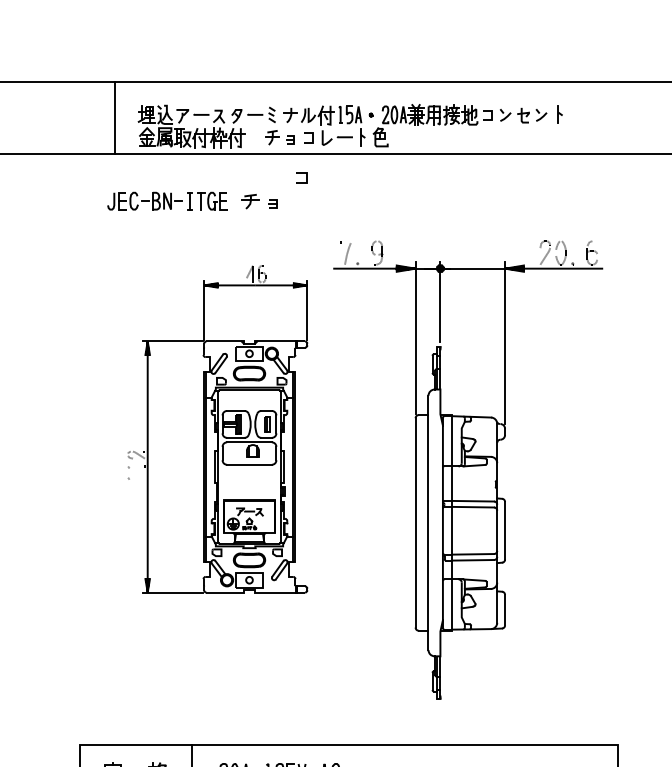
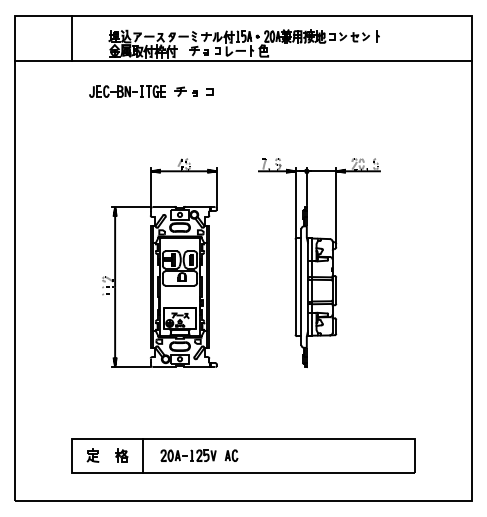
line: (113, 117) -> (71, 38), moved
line: (301, 174) -> (209, 89), moved
part: (217, 428) -> (159, 262), moved
part: (468, 469) -> (319, 262), size x0.71

